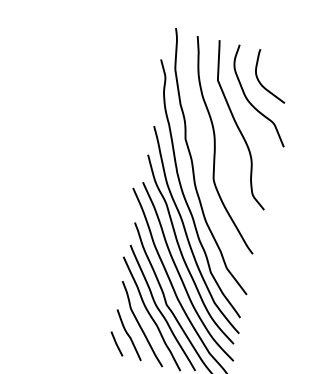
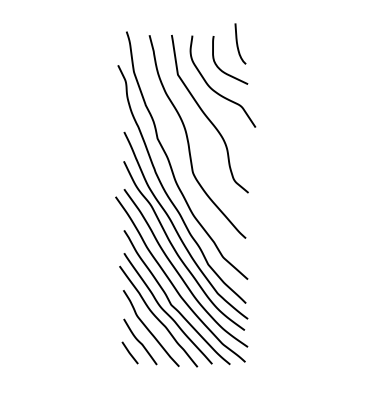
curve: (283, 62) -> (238, 44), added

